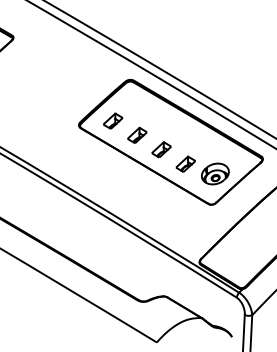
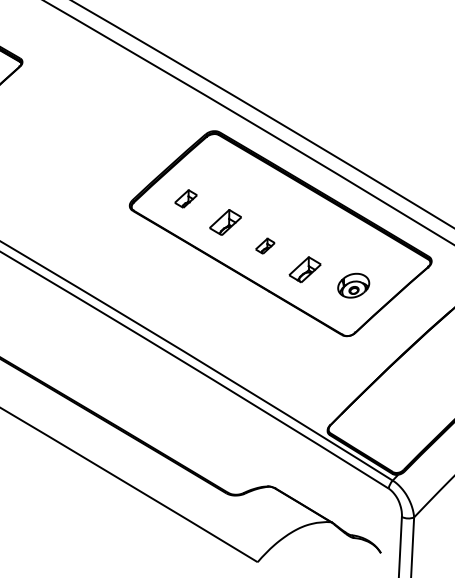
part: (113, 120) -> (186, 197), size x0.7
part: (161, 149) -> (265, 245), size x0.6
part: (215, 173) -> (353, 284), size x0.7

